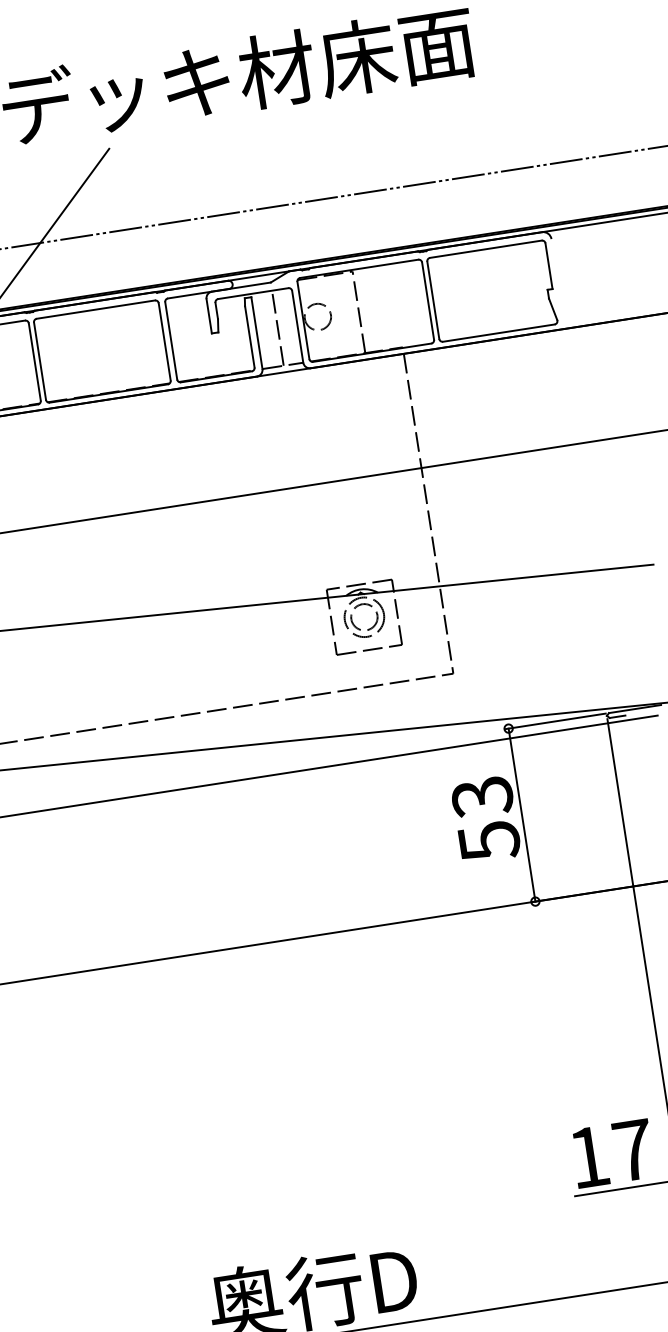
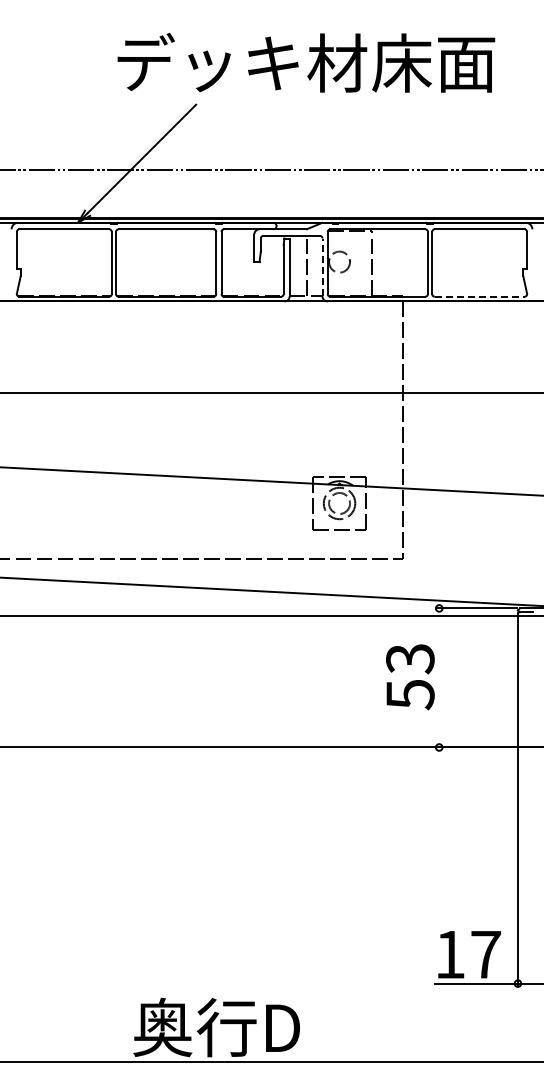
line: (297, 326) -> (322, 267), solid -> dashed
line: (498, 332) -> (479, 296), solid -> dashed
line: (522, 814) -> (439, 677), removed

